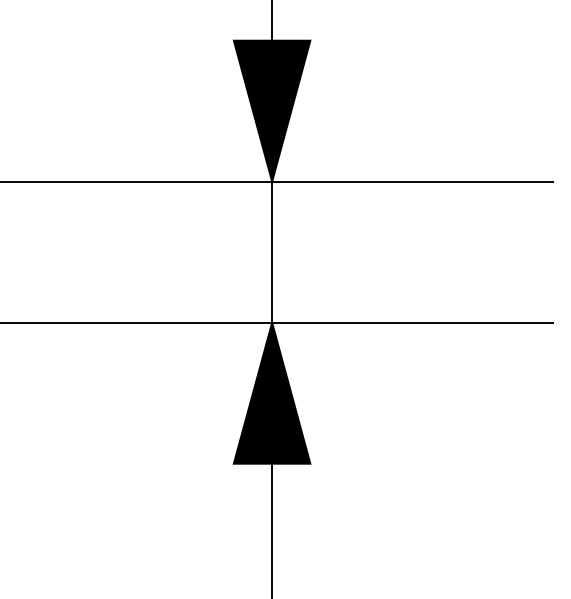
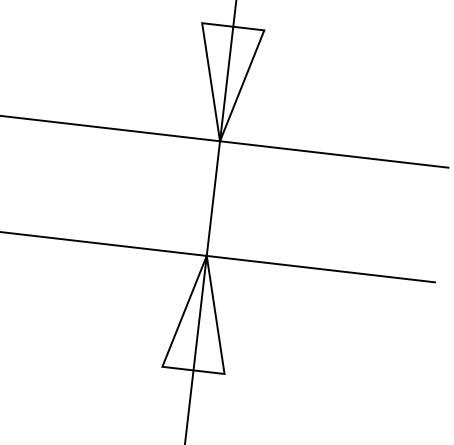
fill: (271, 110) -> (226, 83), removed
fill: (271, 392) -> (199, 312), removed

